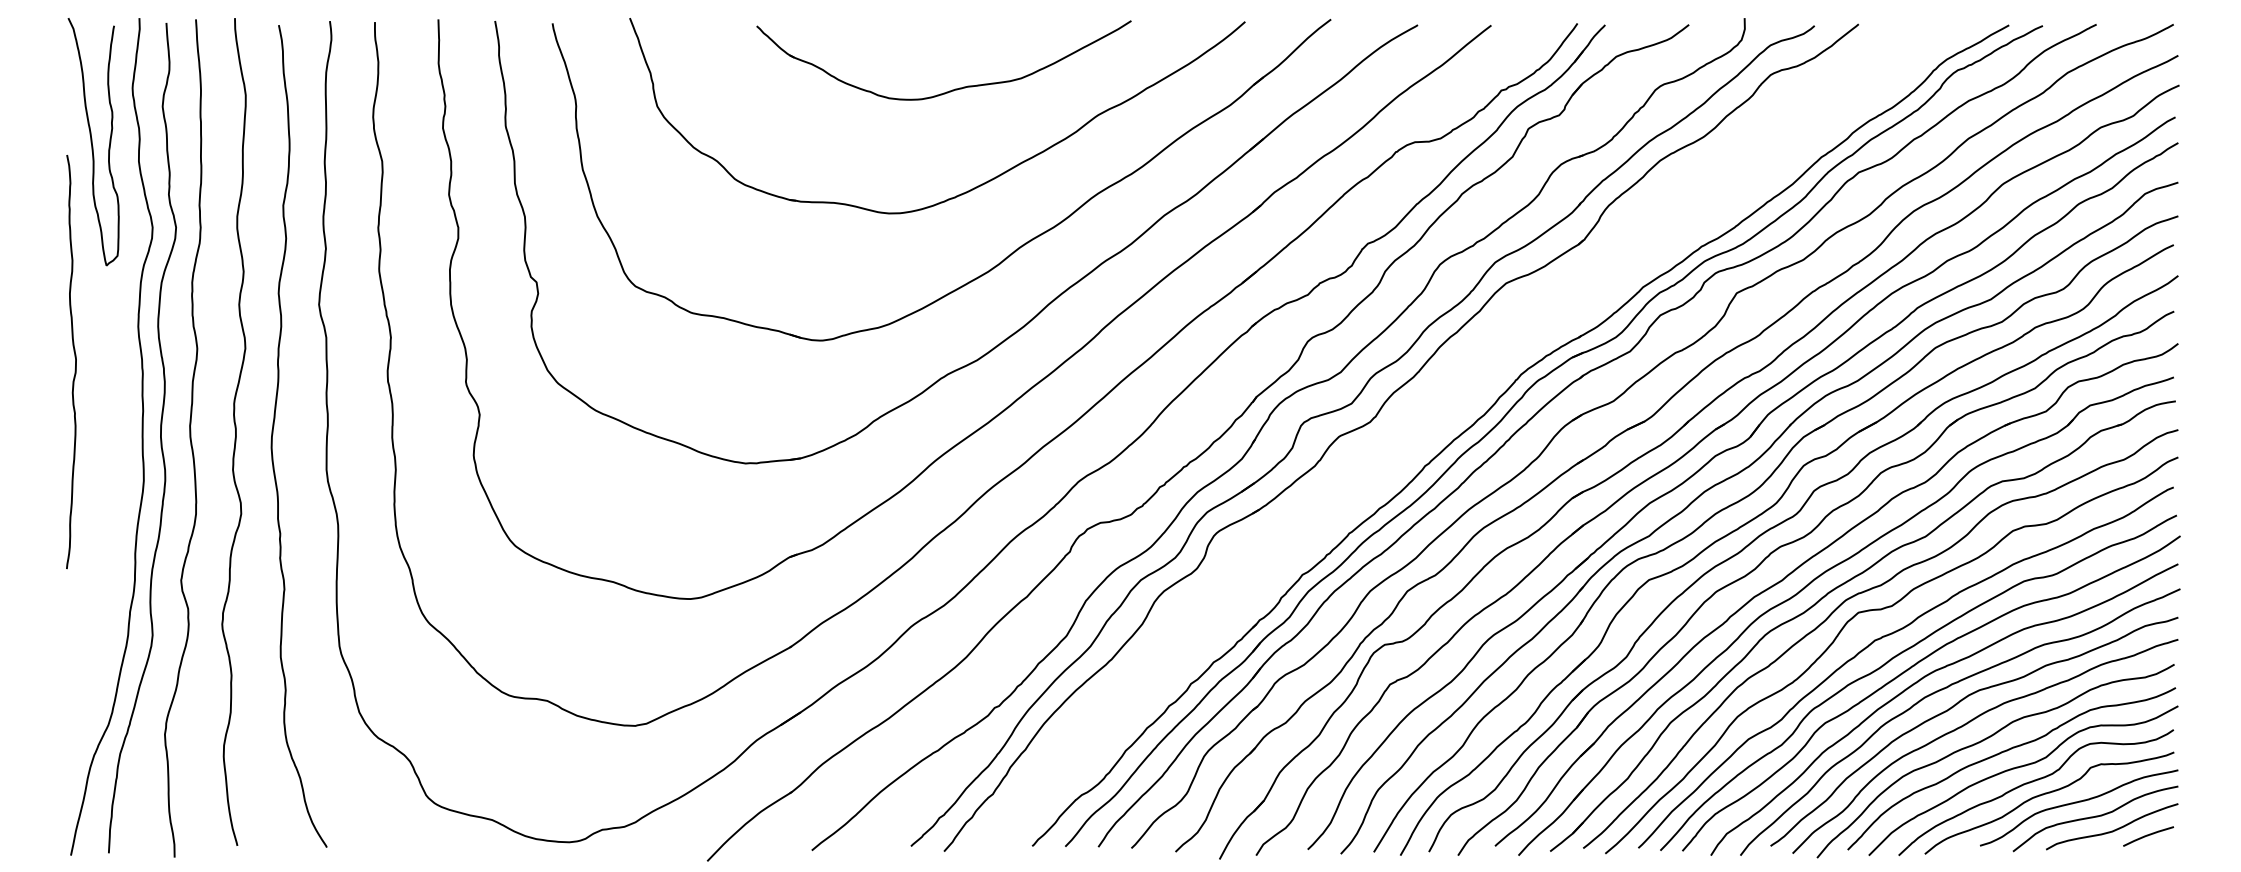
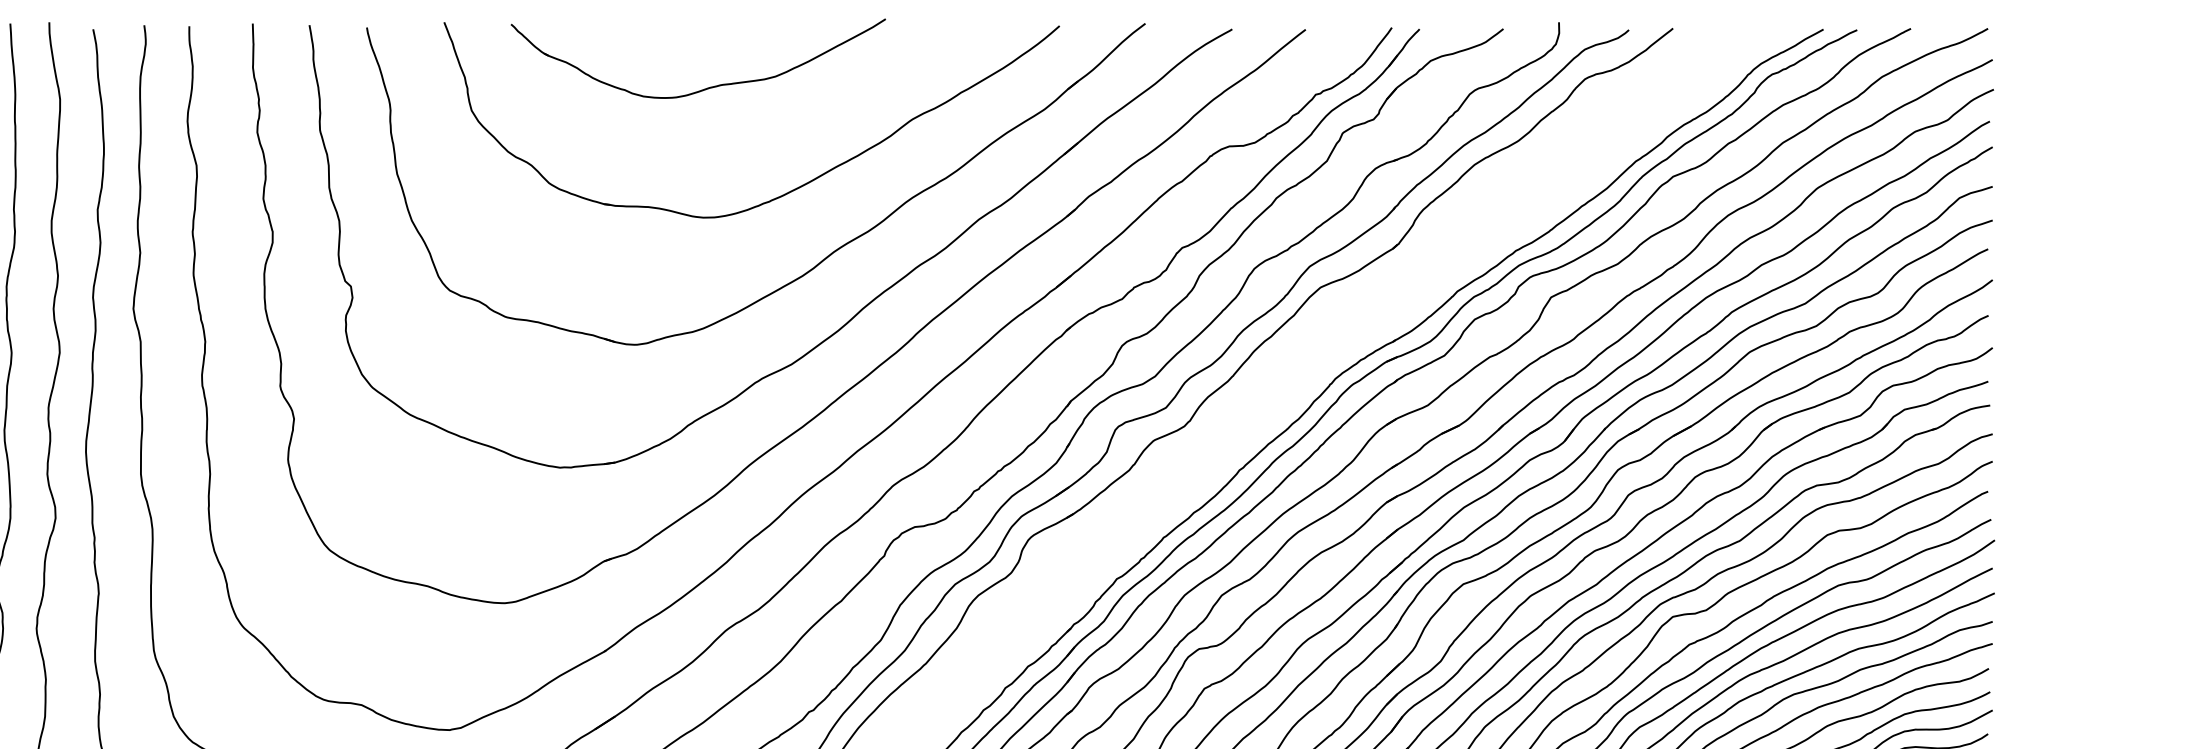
part: (952, 89) -> (706, 87), moved

